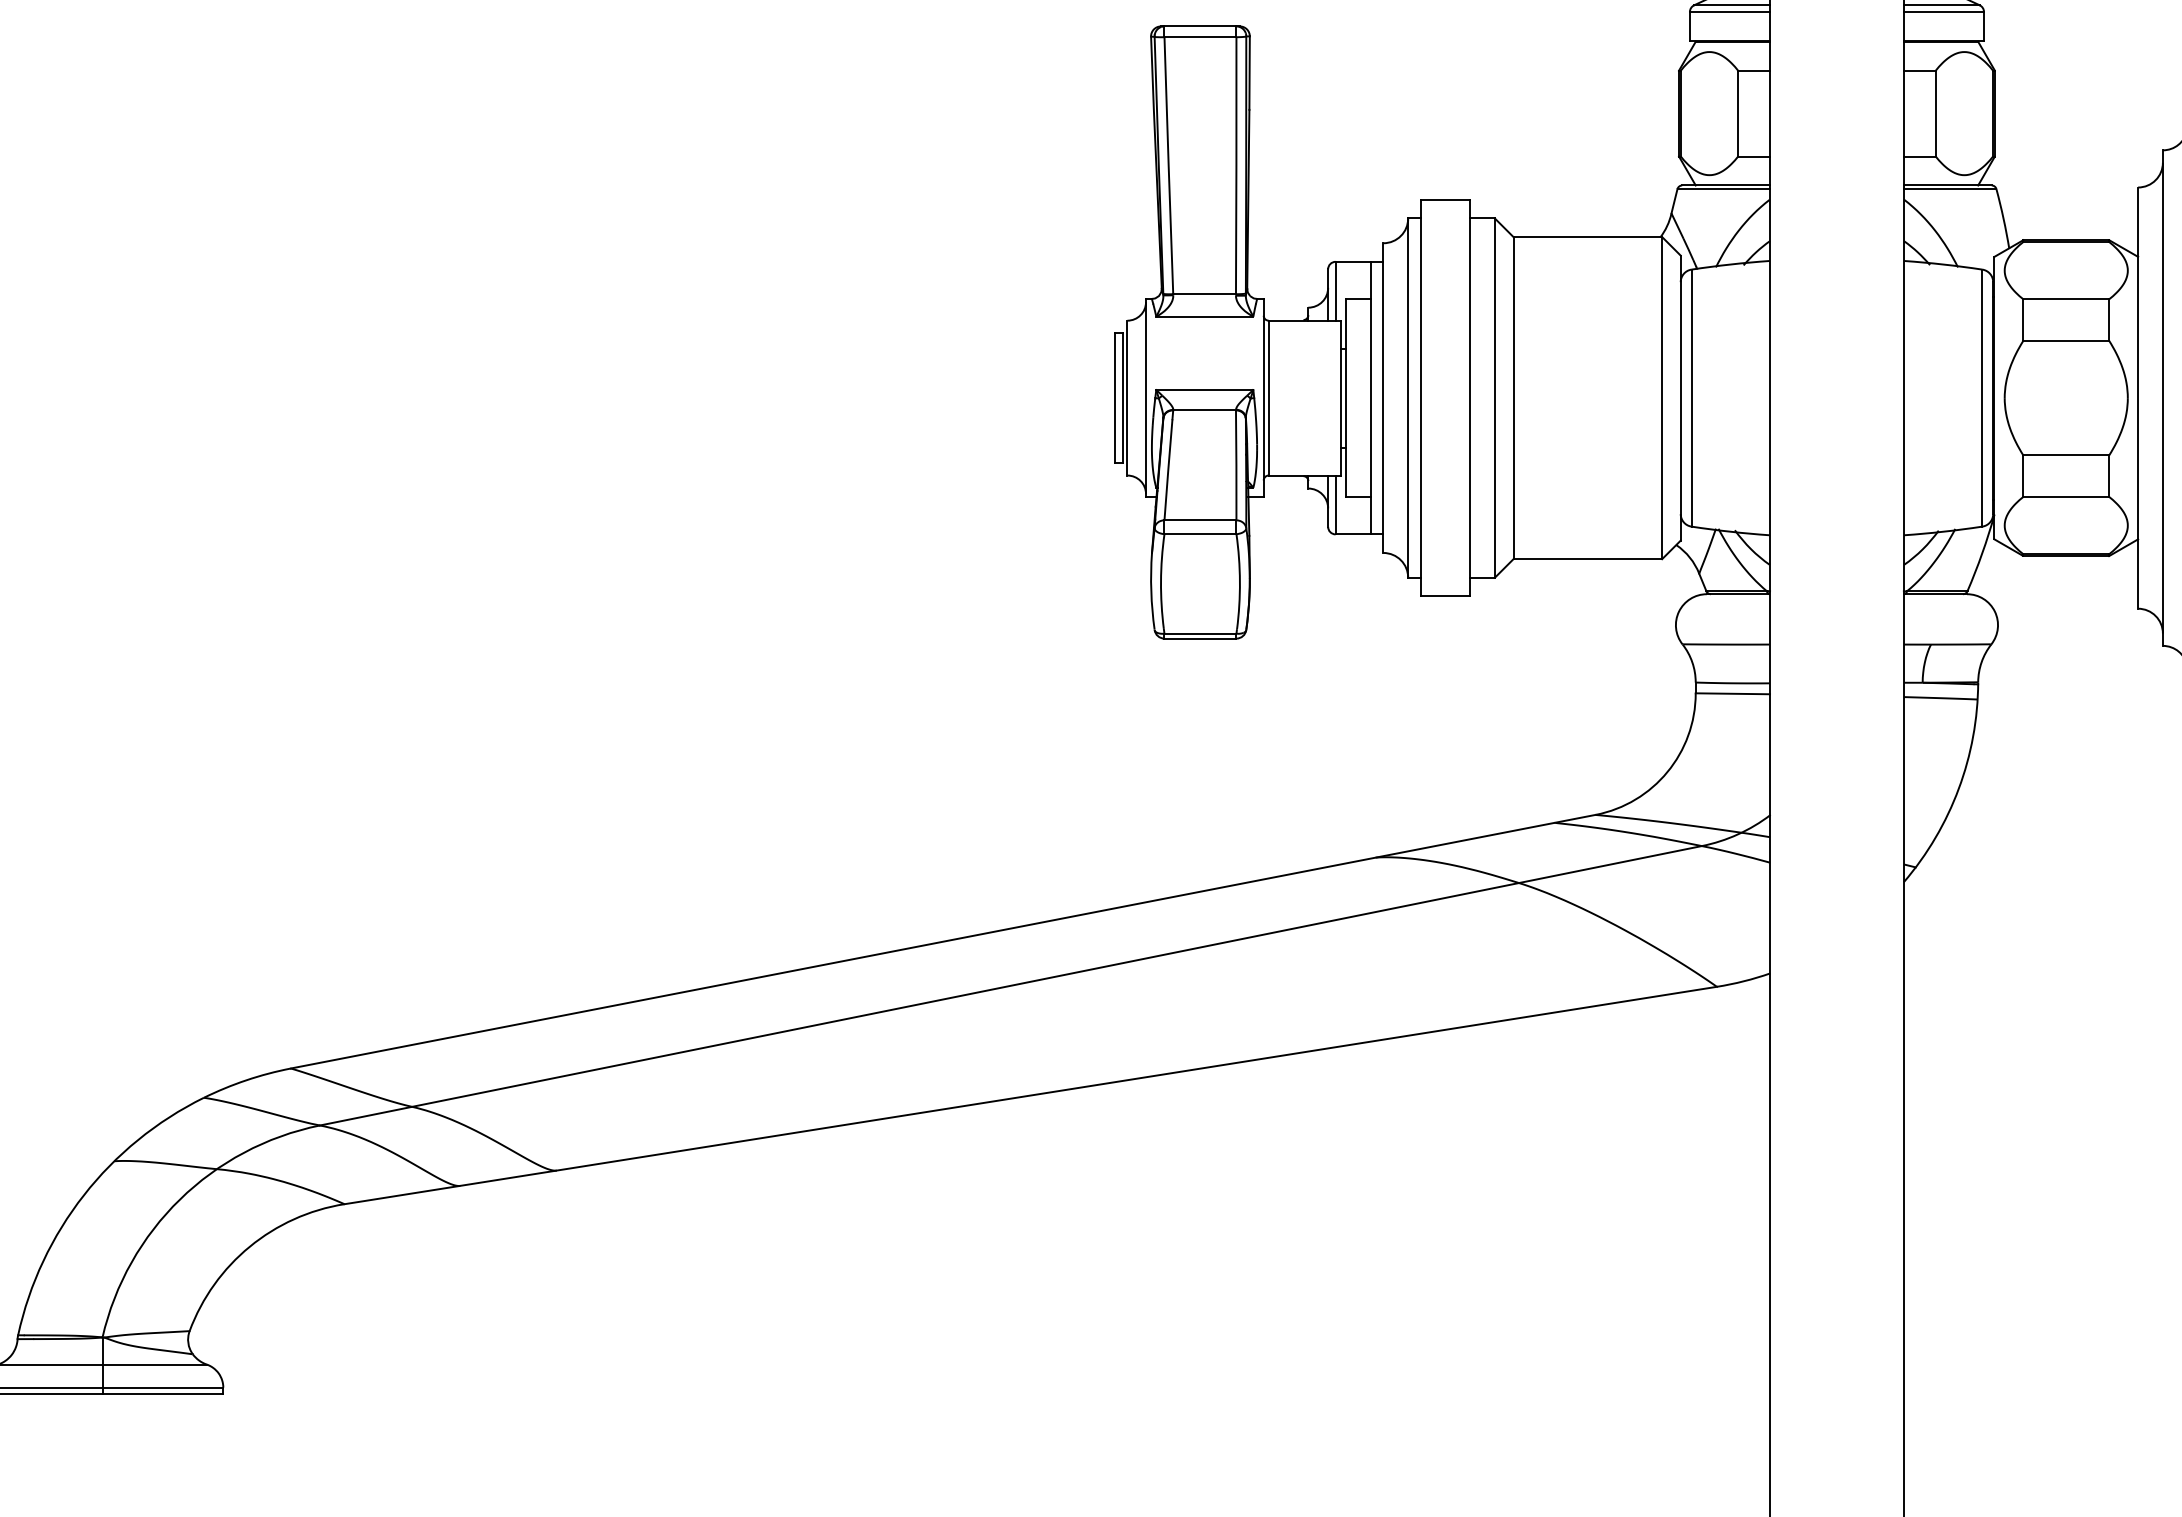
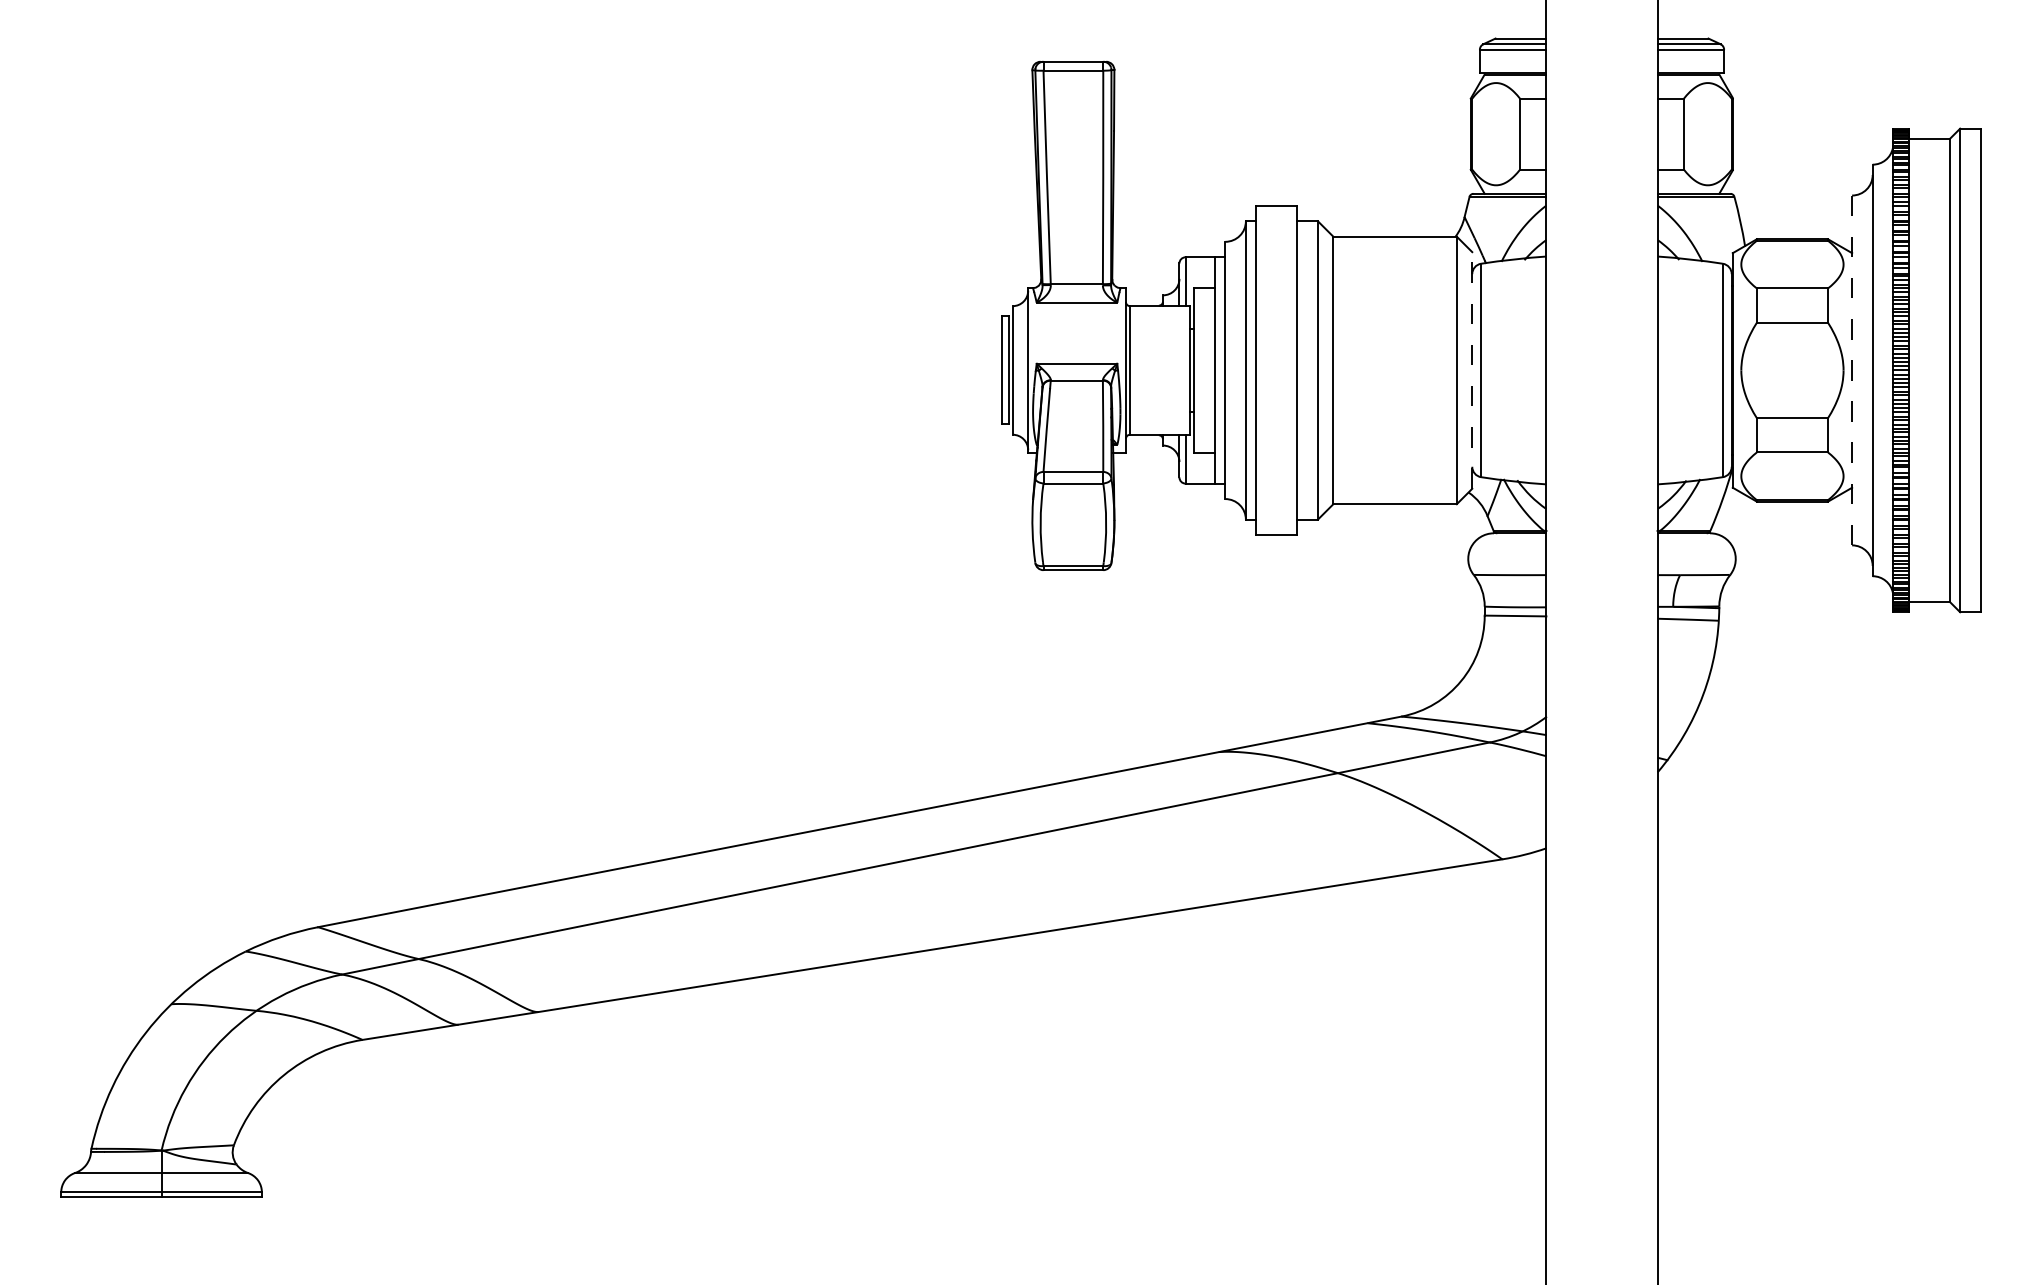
line: (1681, 396) -> (1472, 369), solid -> dashed
line: (2138, 398) -> (1852, 370), solid -> dashed

